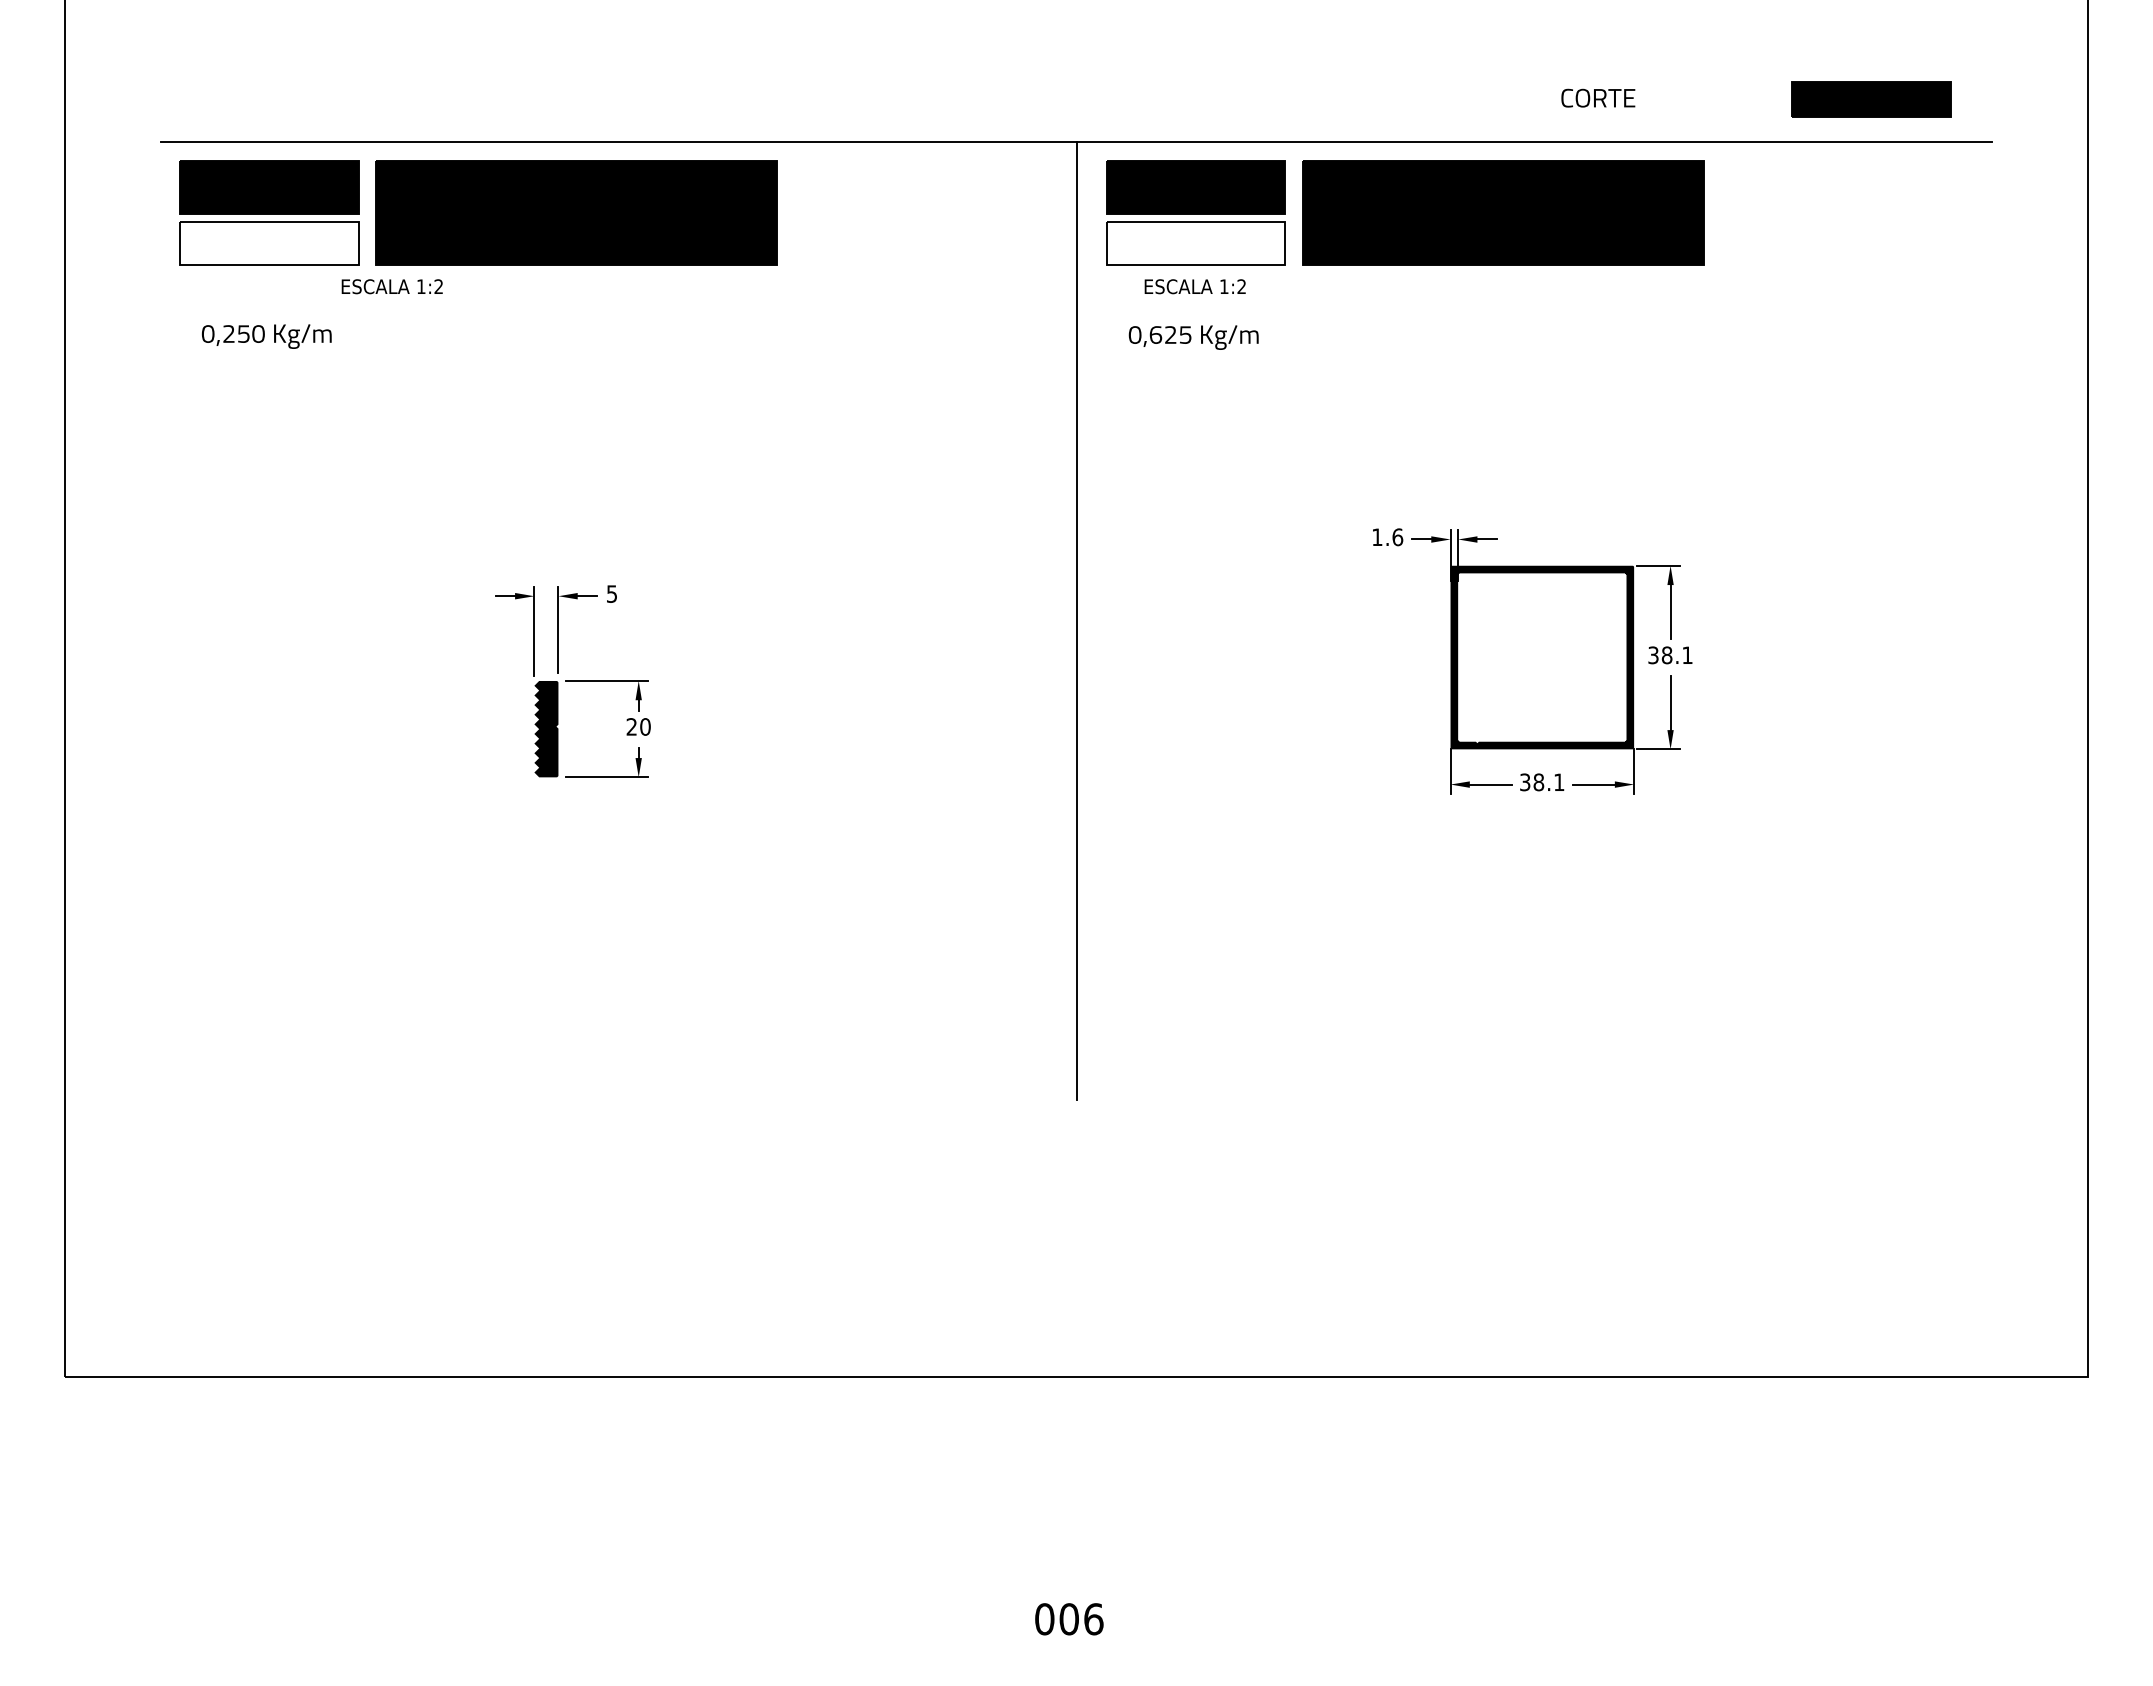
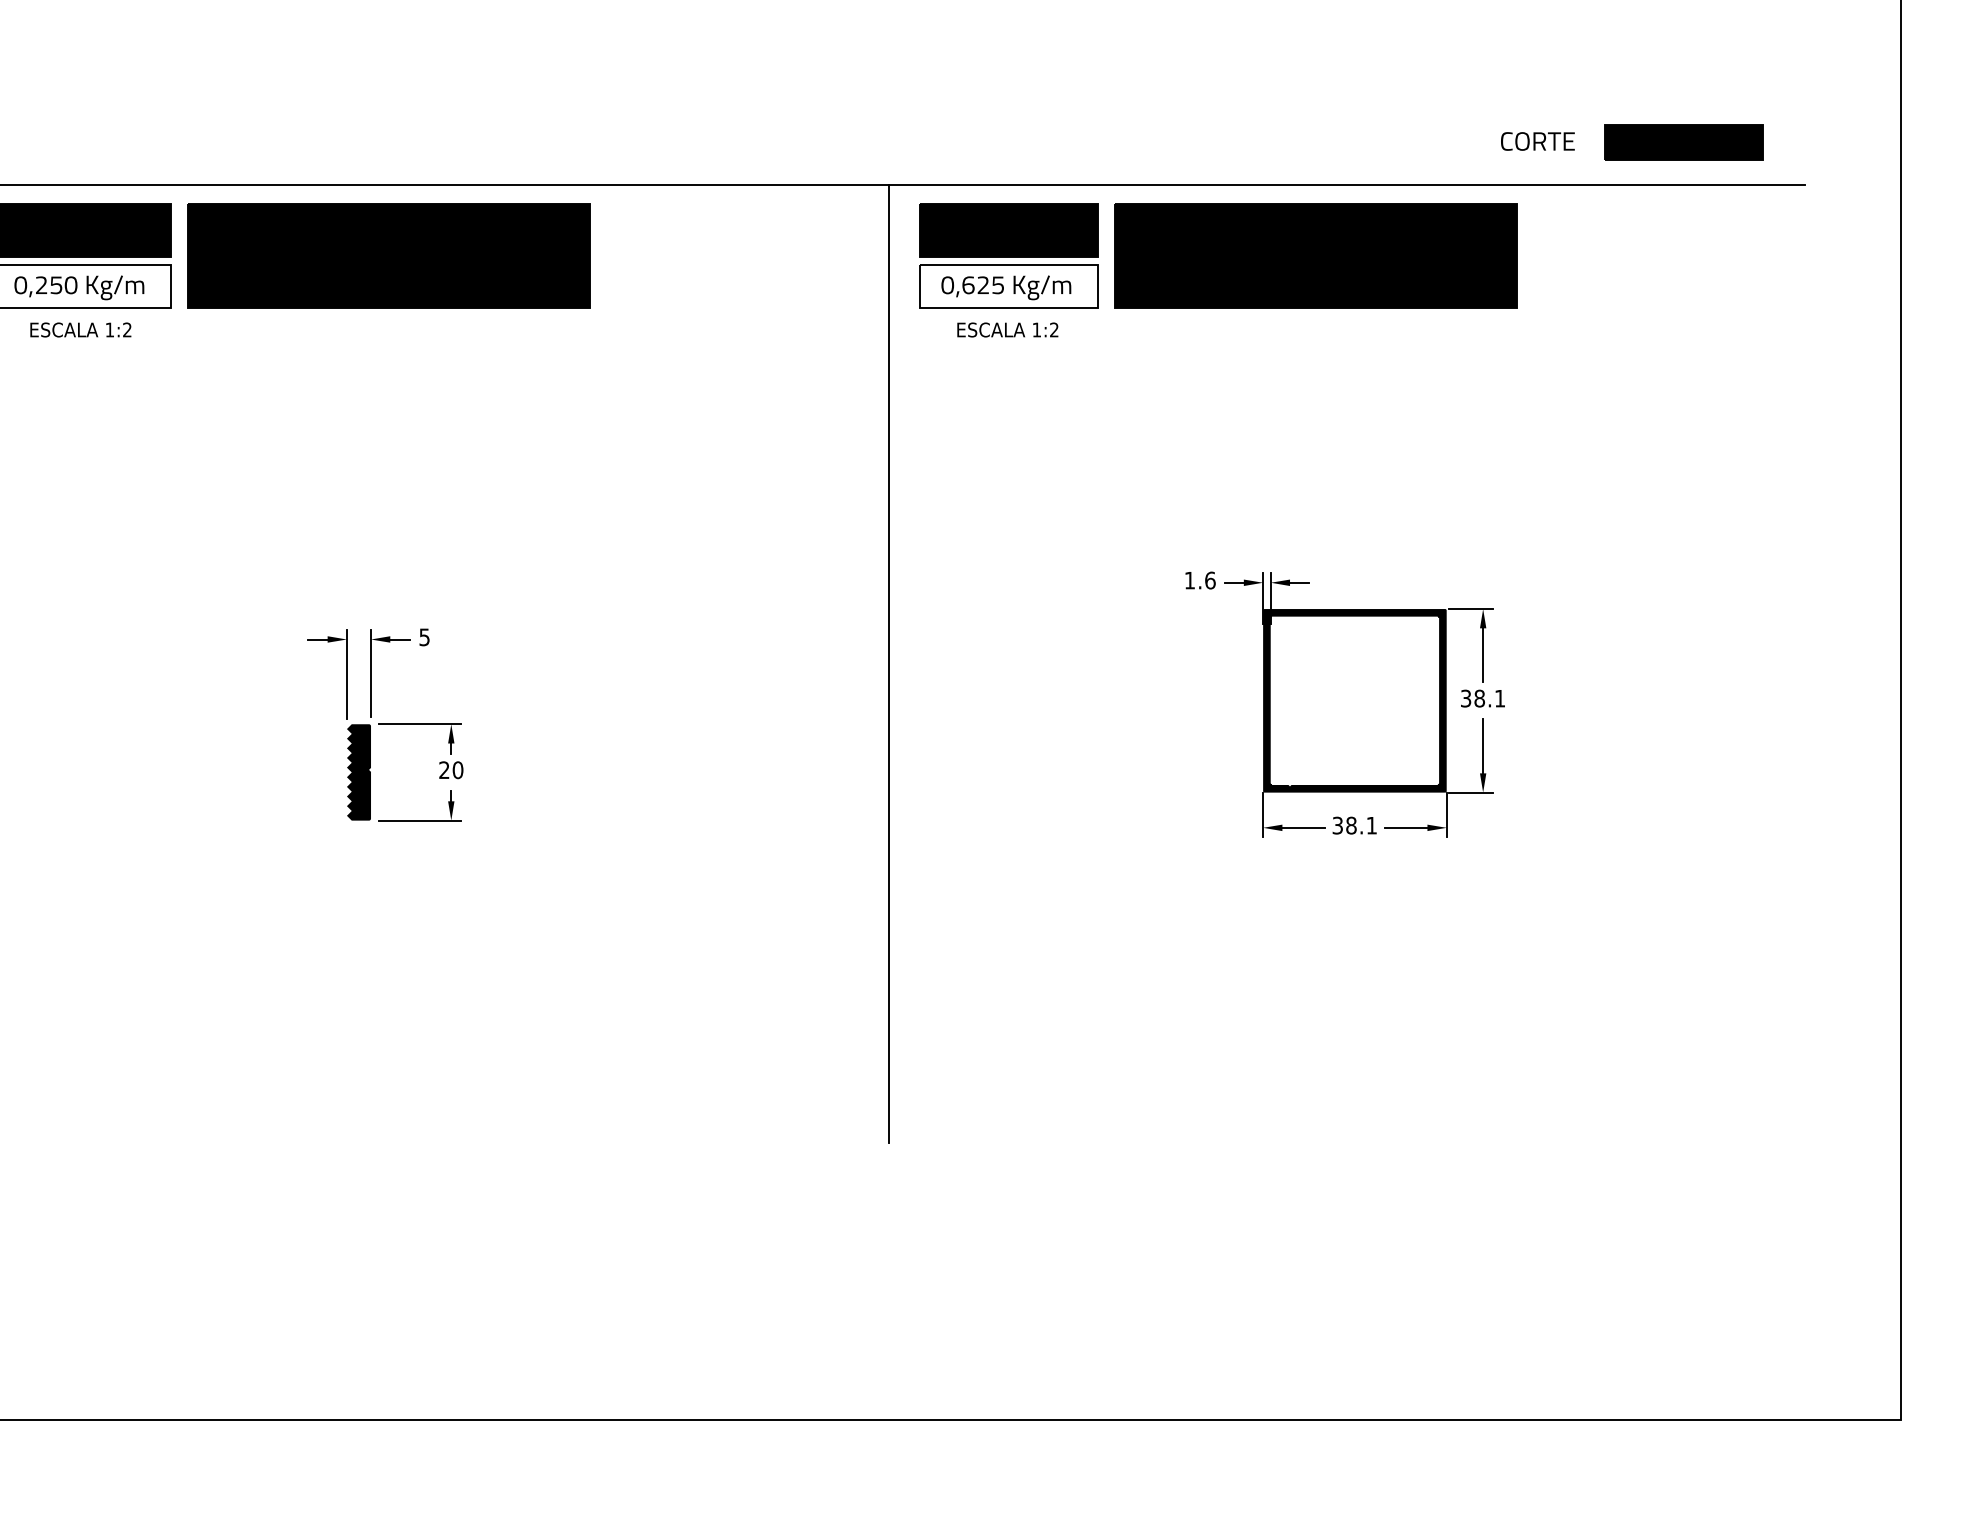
text: (1598, 97) -> (1538, 140), moved
text: (391, 286) -> (80, 329), moved
text: (266, 336) -> (79, 287), moved
text: (1193, 337) -> (1006, 287), moved

